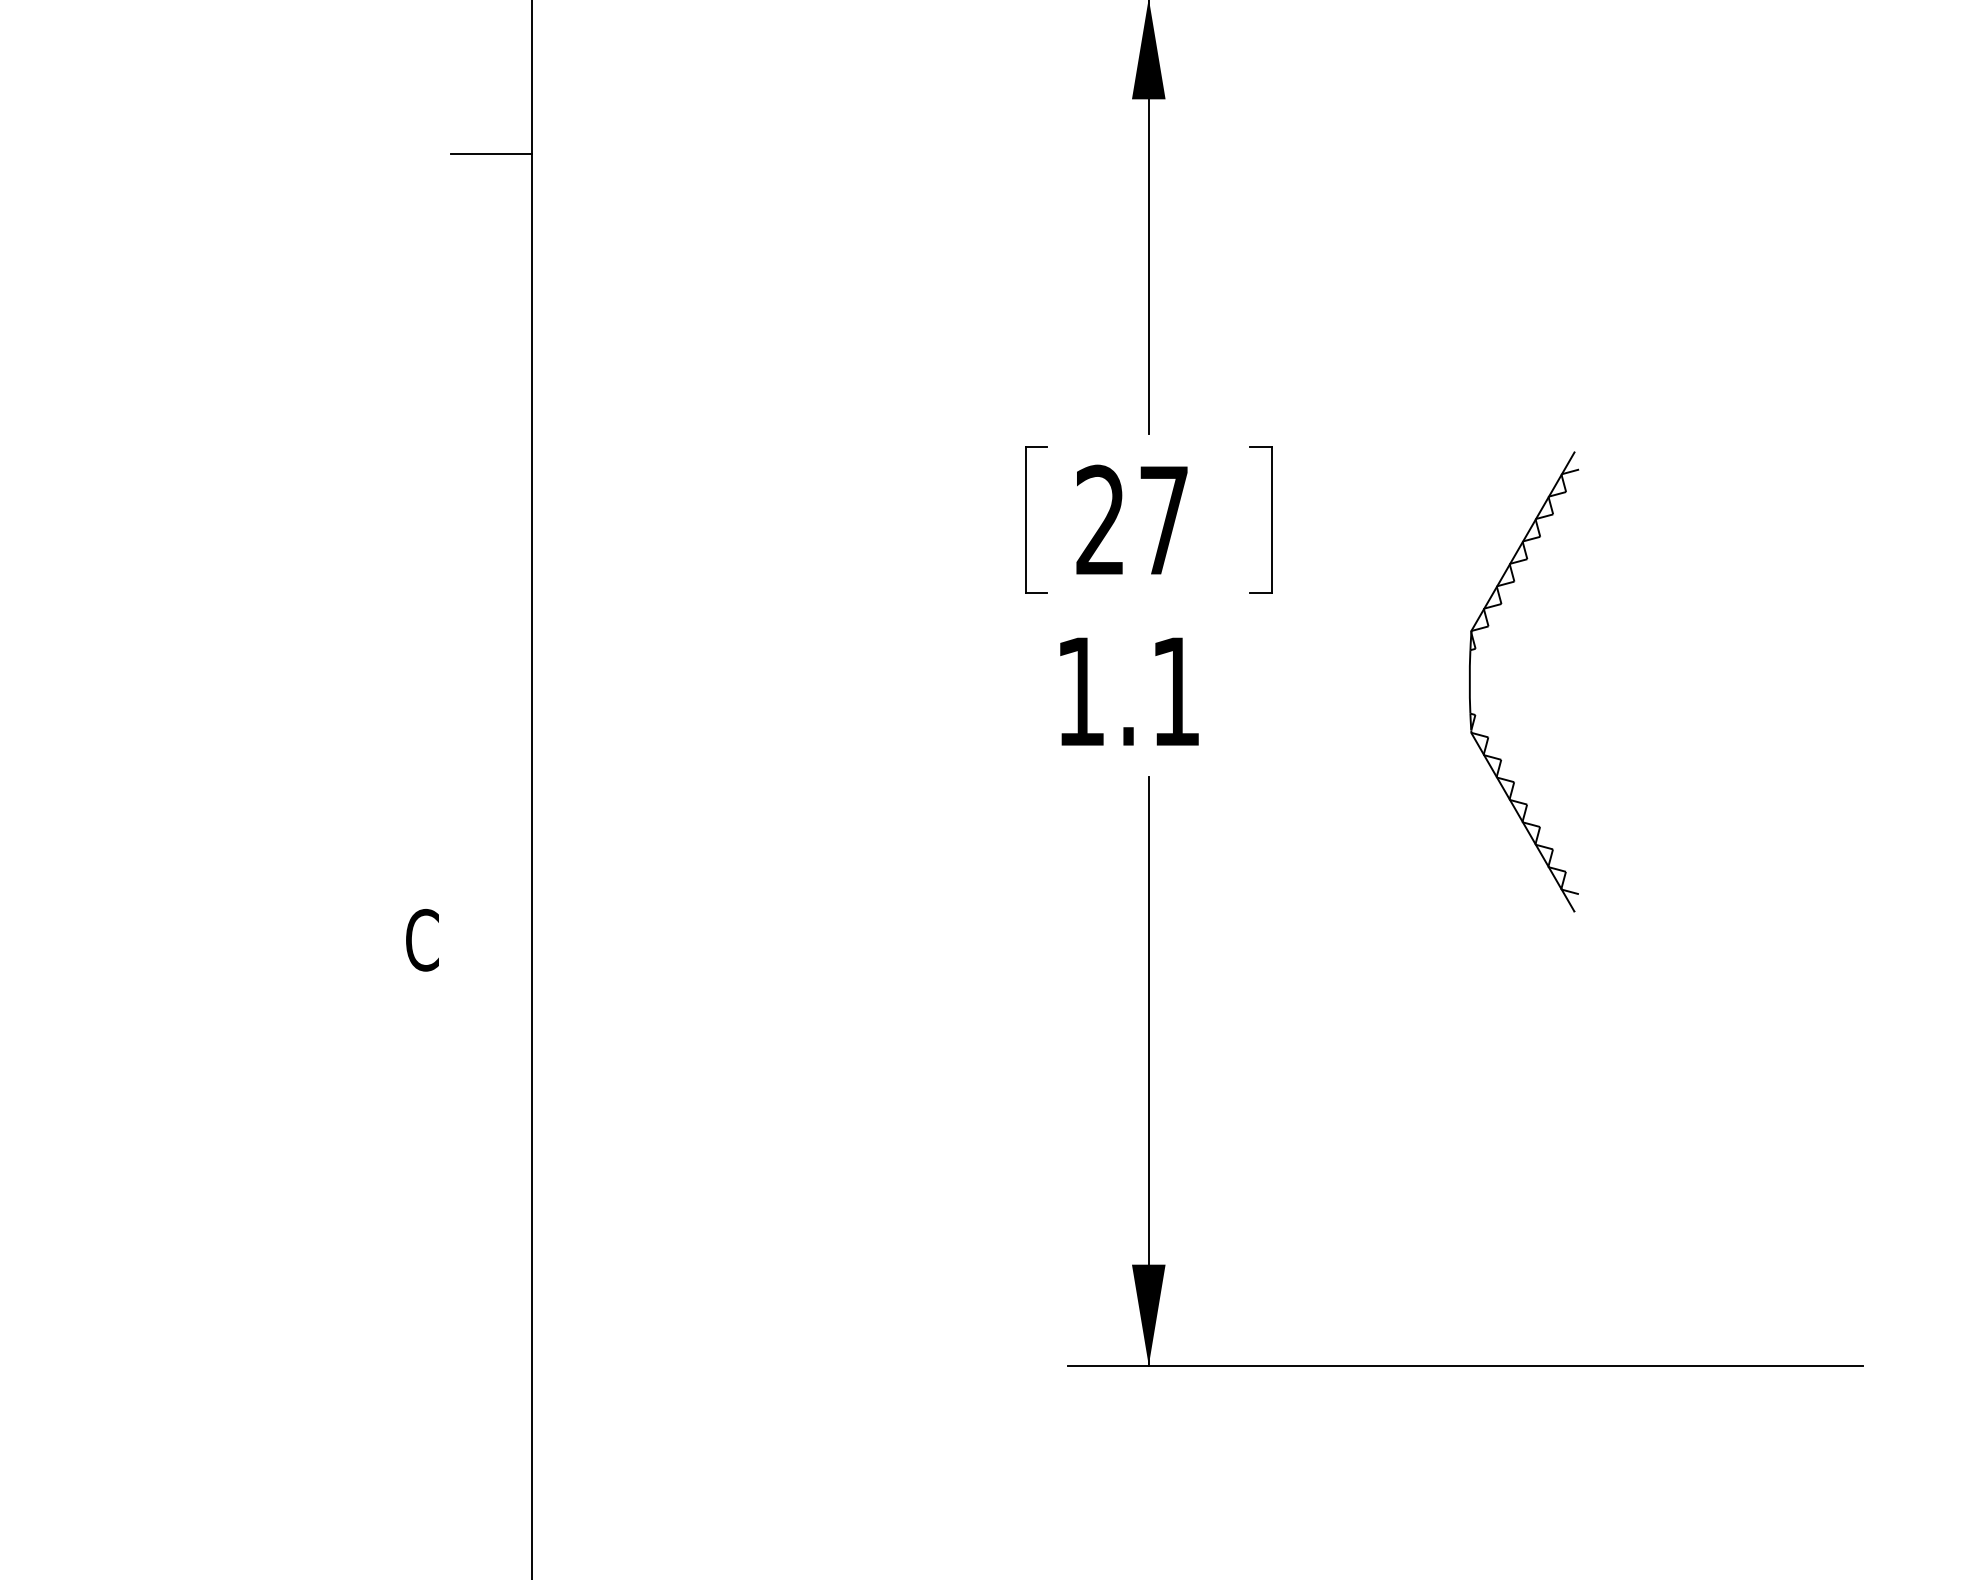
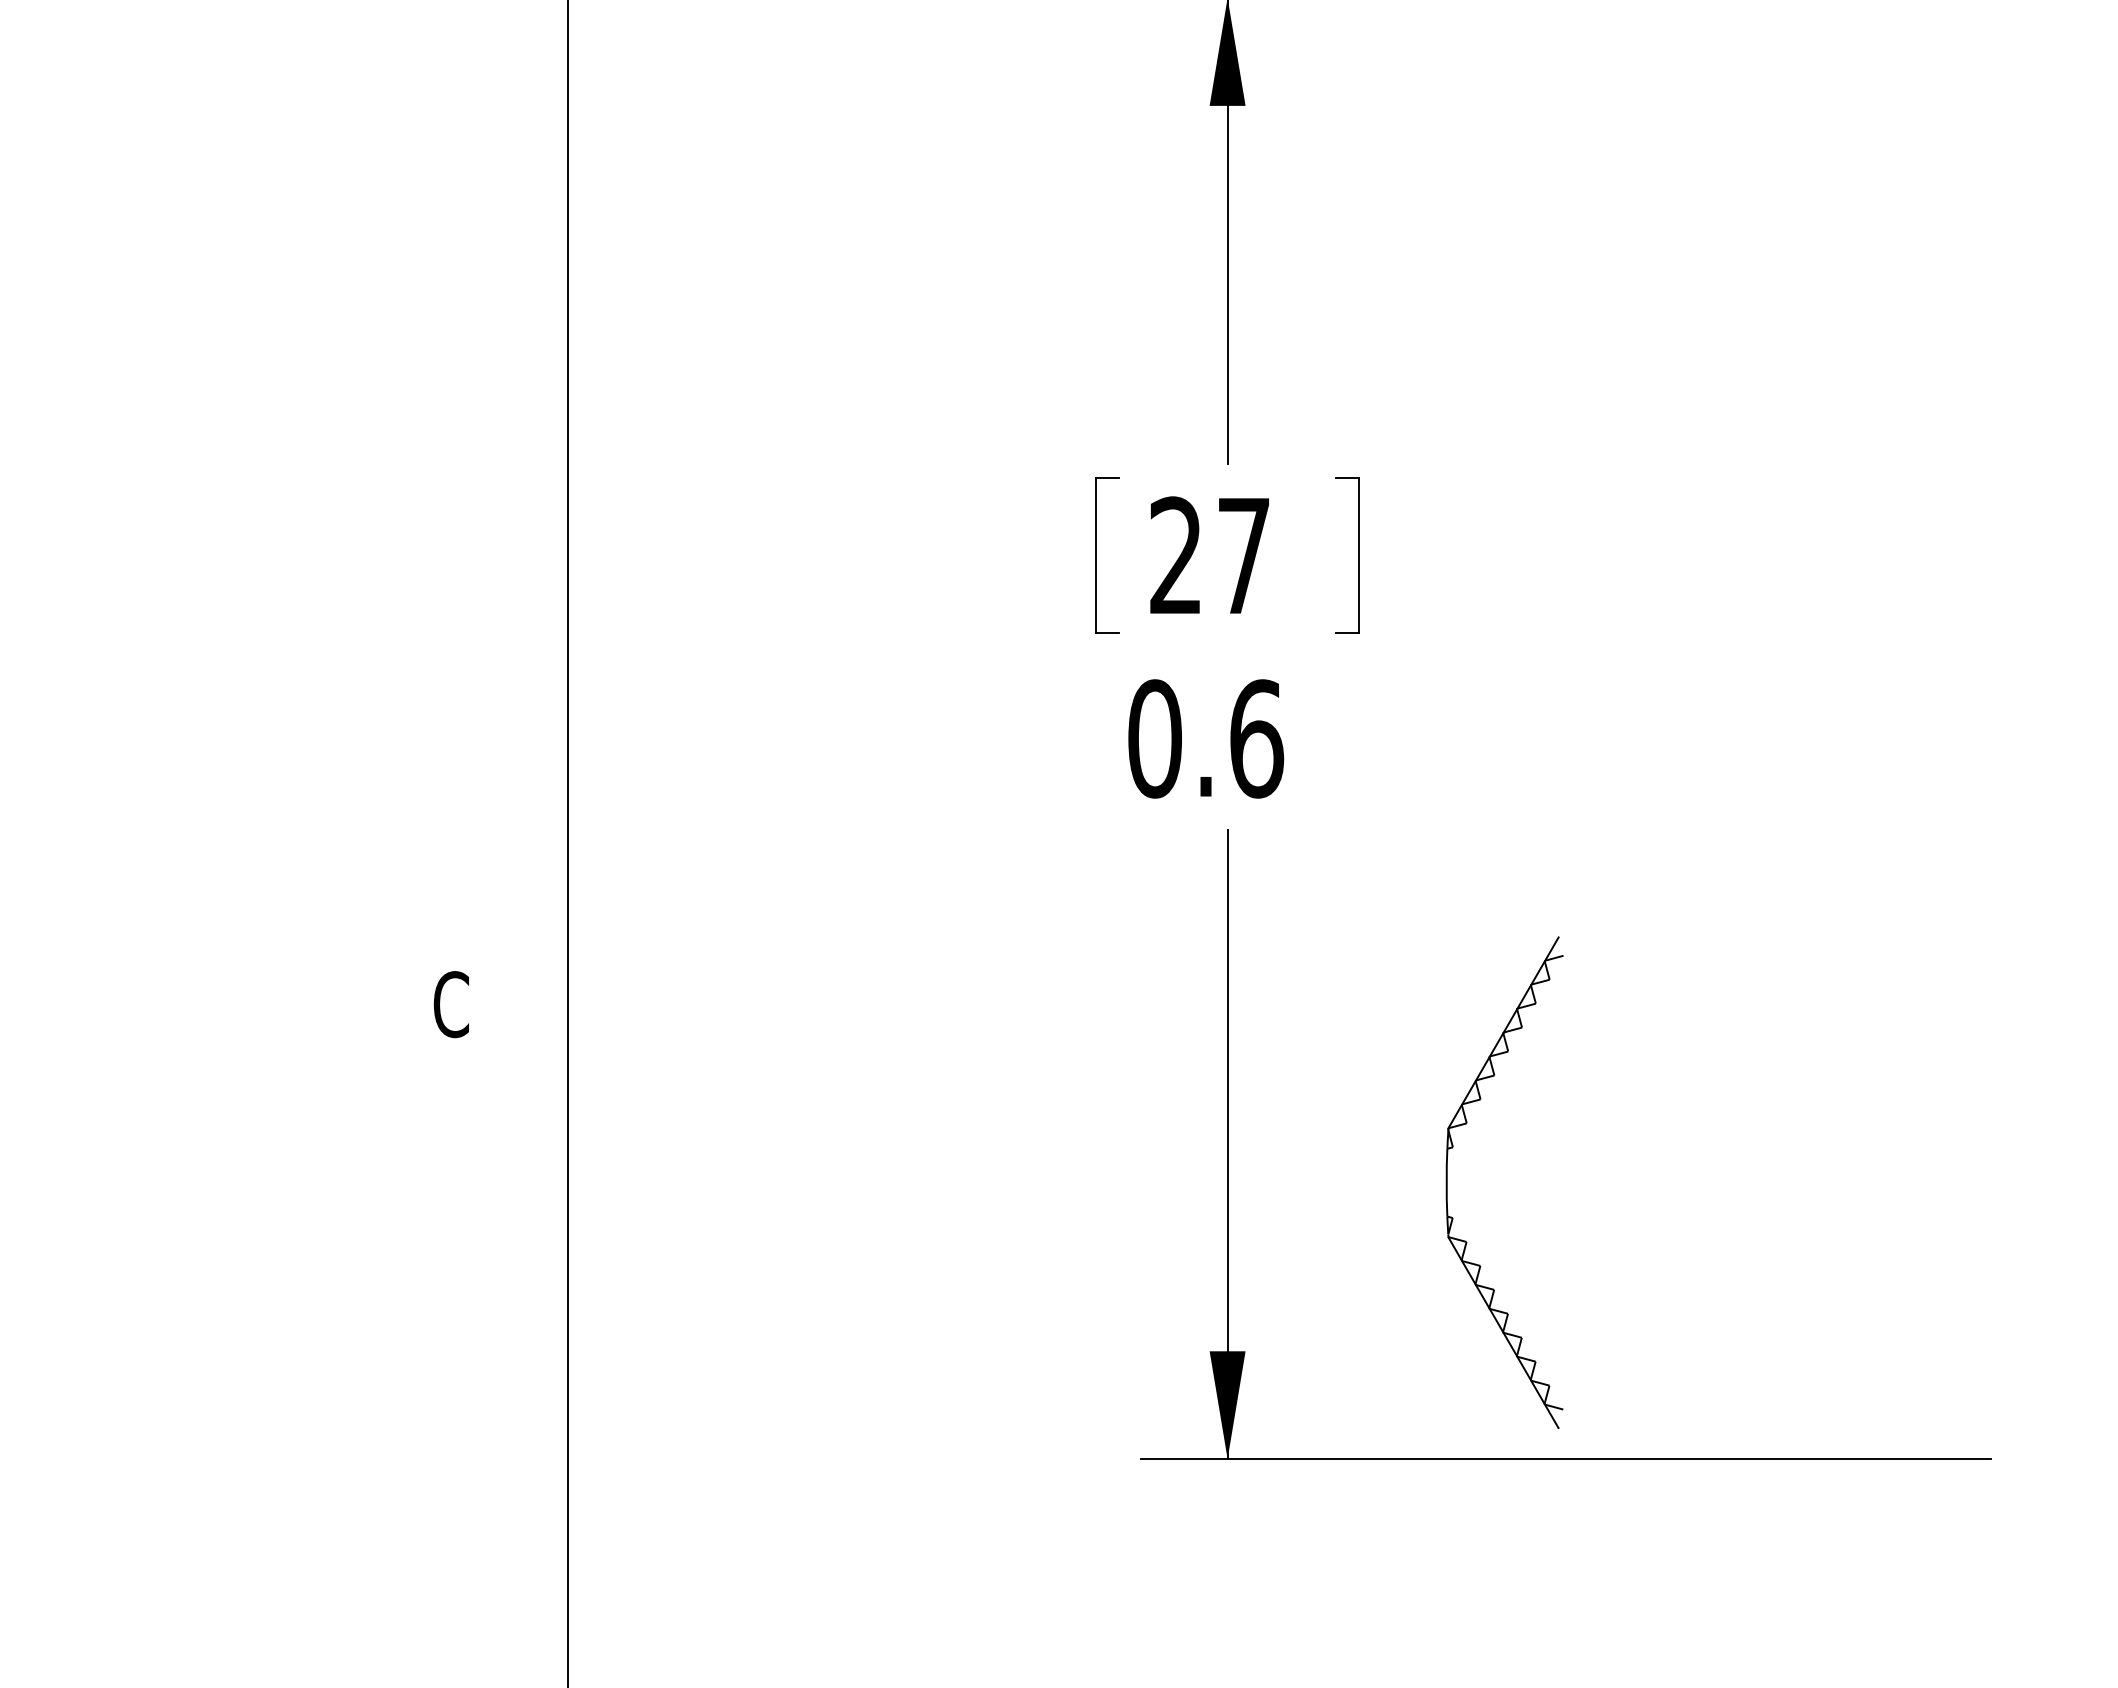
line: (490, 153) -> (524, 163), removed
part: (1470, 681) -> (1447, 1182), moved
text: (1128, 691) -> (1205, 738), 1.1 -> 0.6

